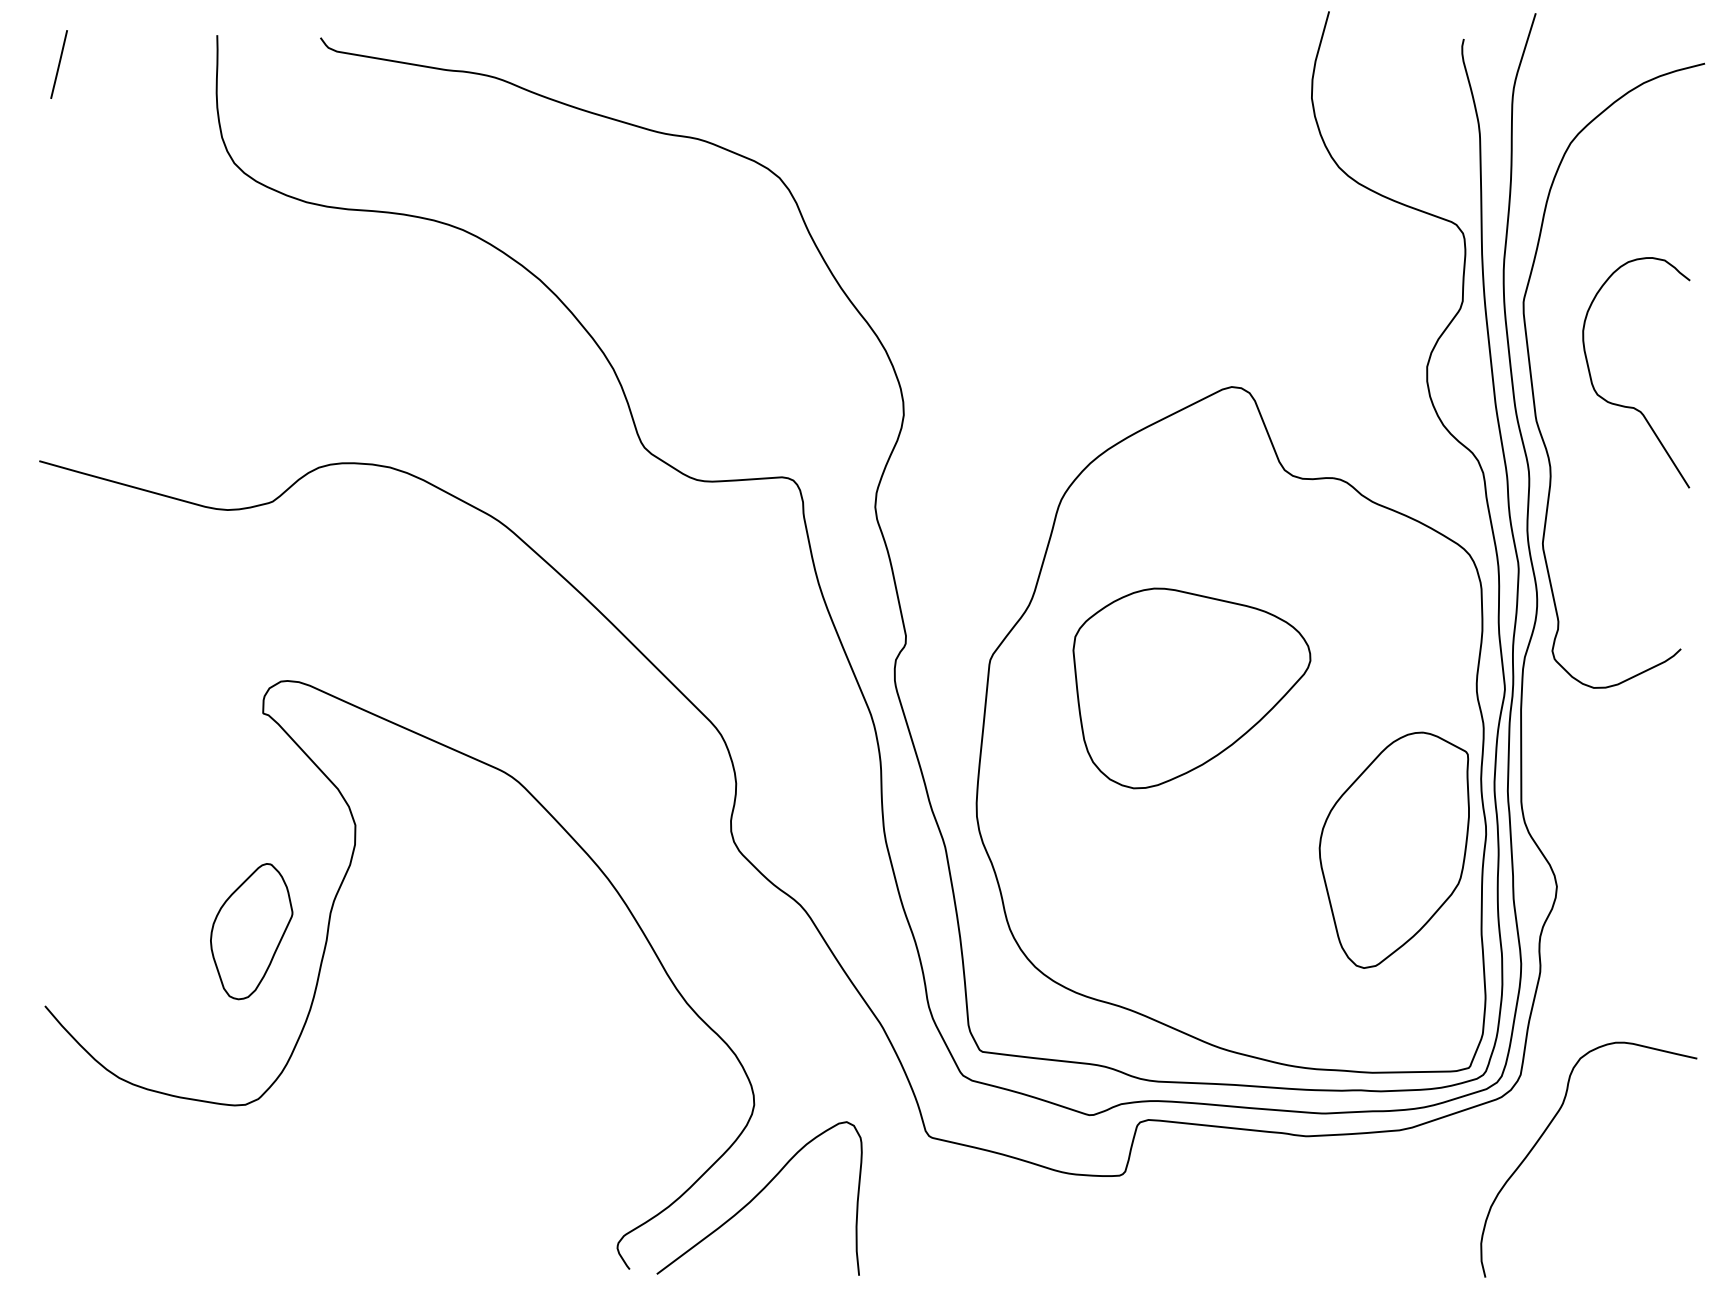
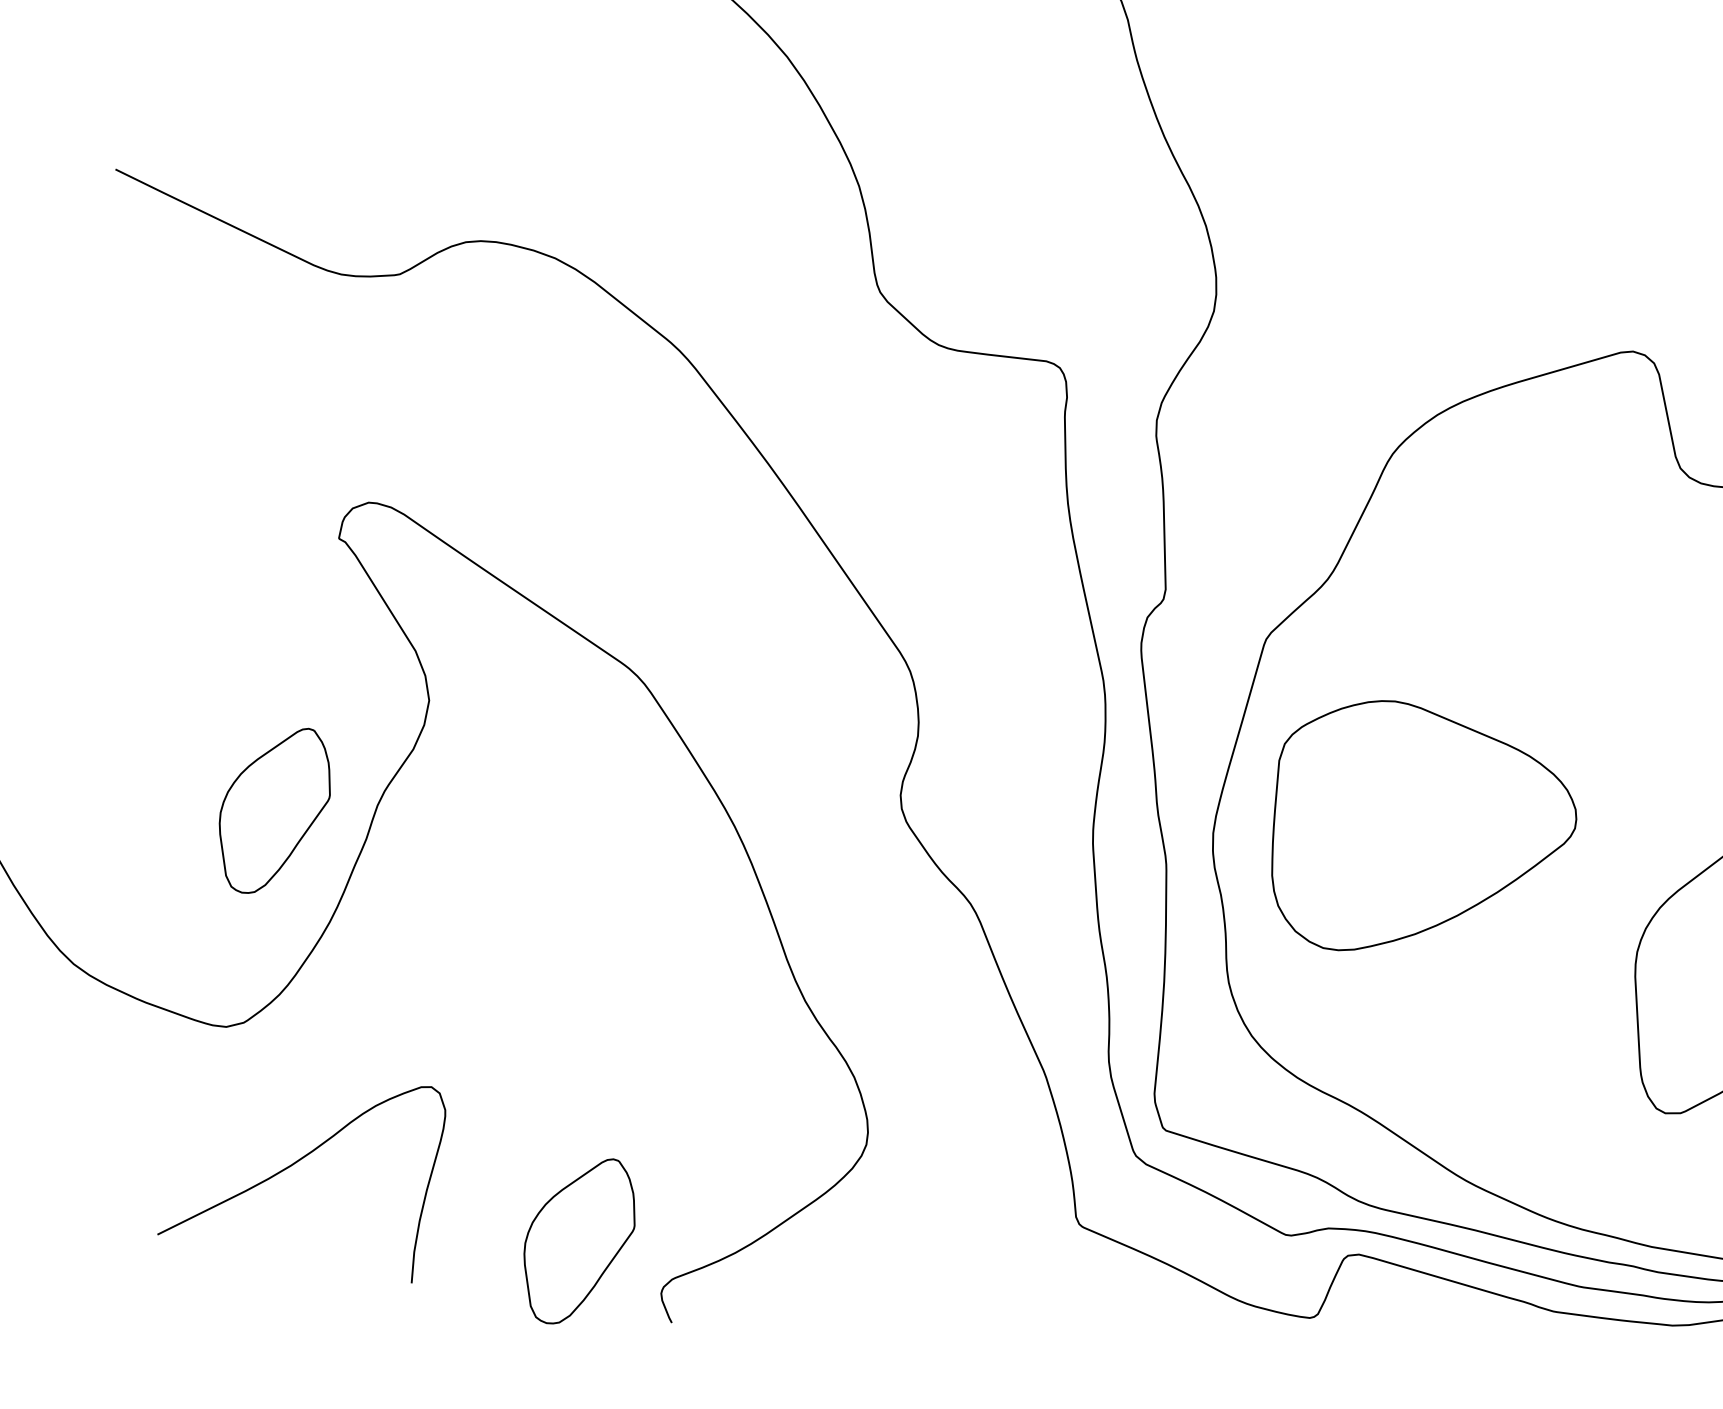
part: (1191, 688) -> (1419, 835), moved
curve: (757, 1196) -> (302, 1160), moved
part: (546, 1219) -> (578, 1240), added

